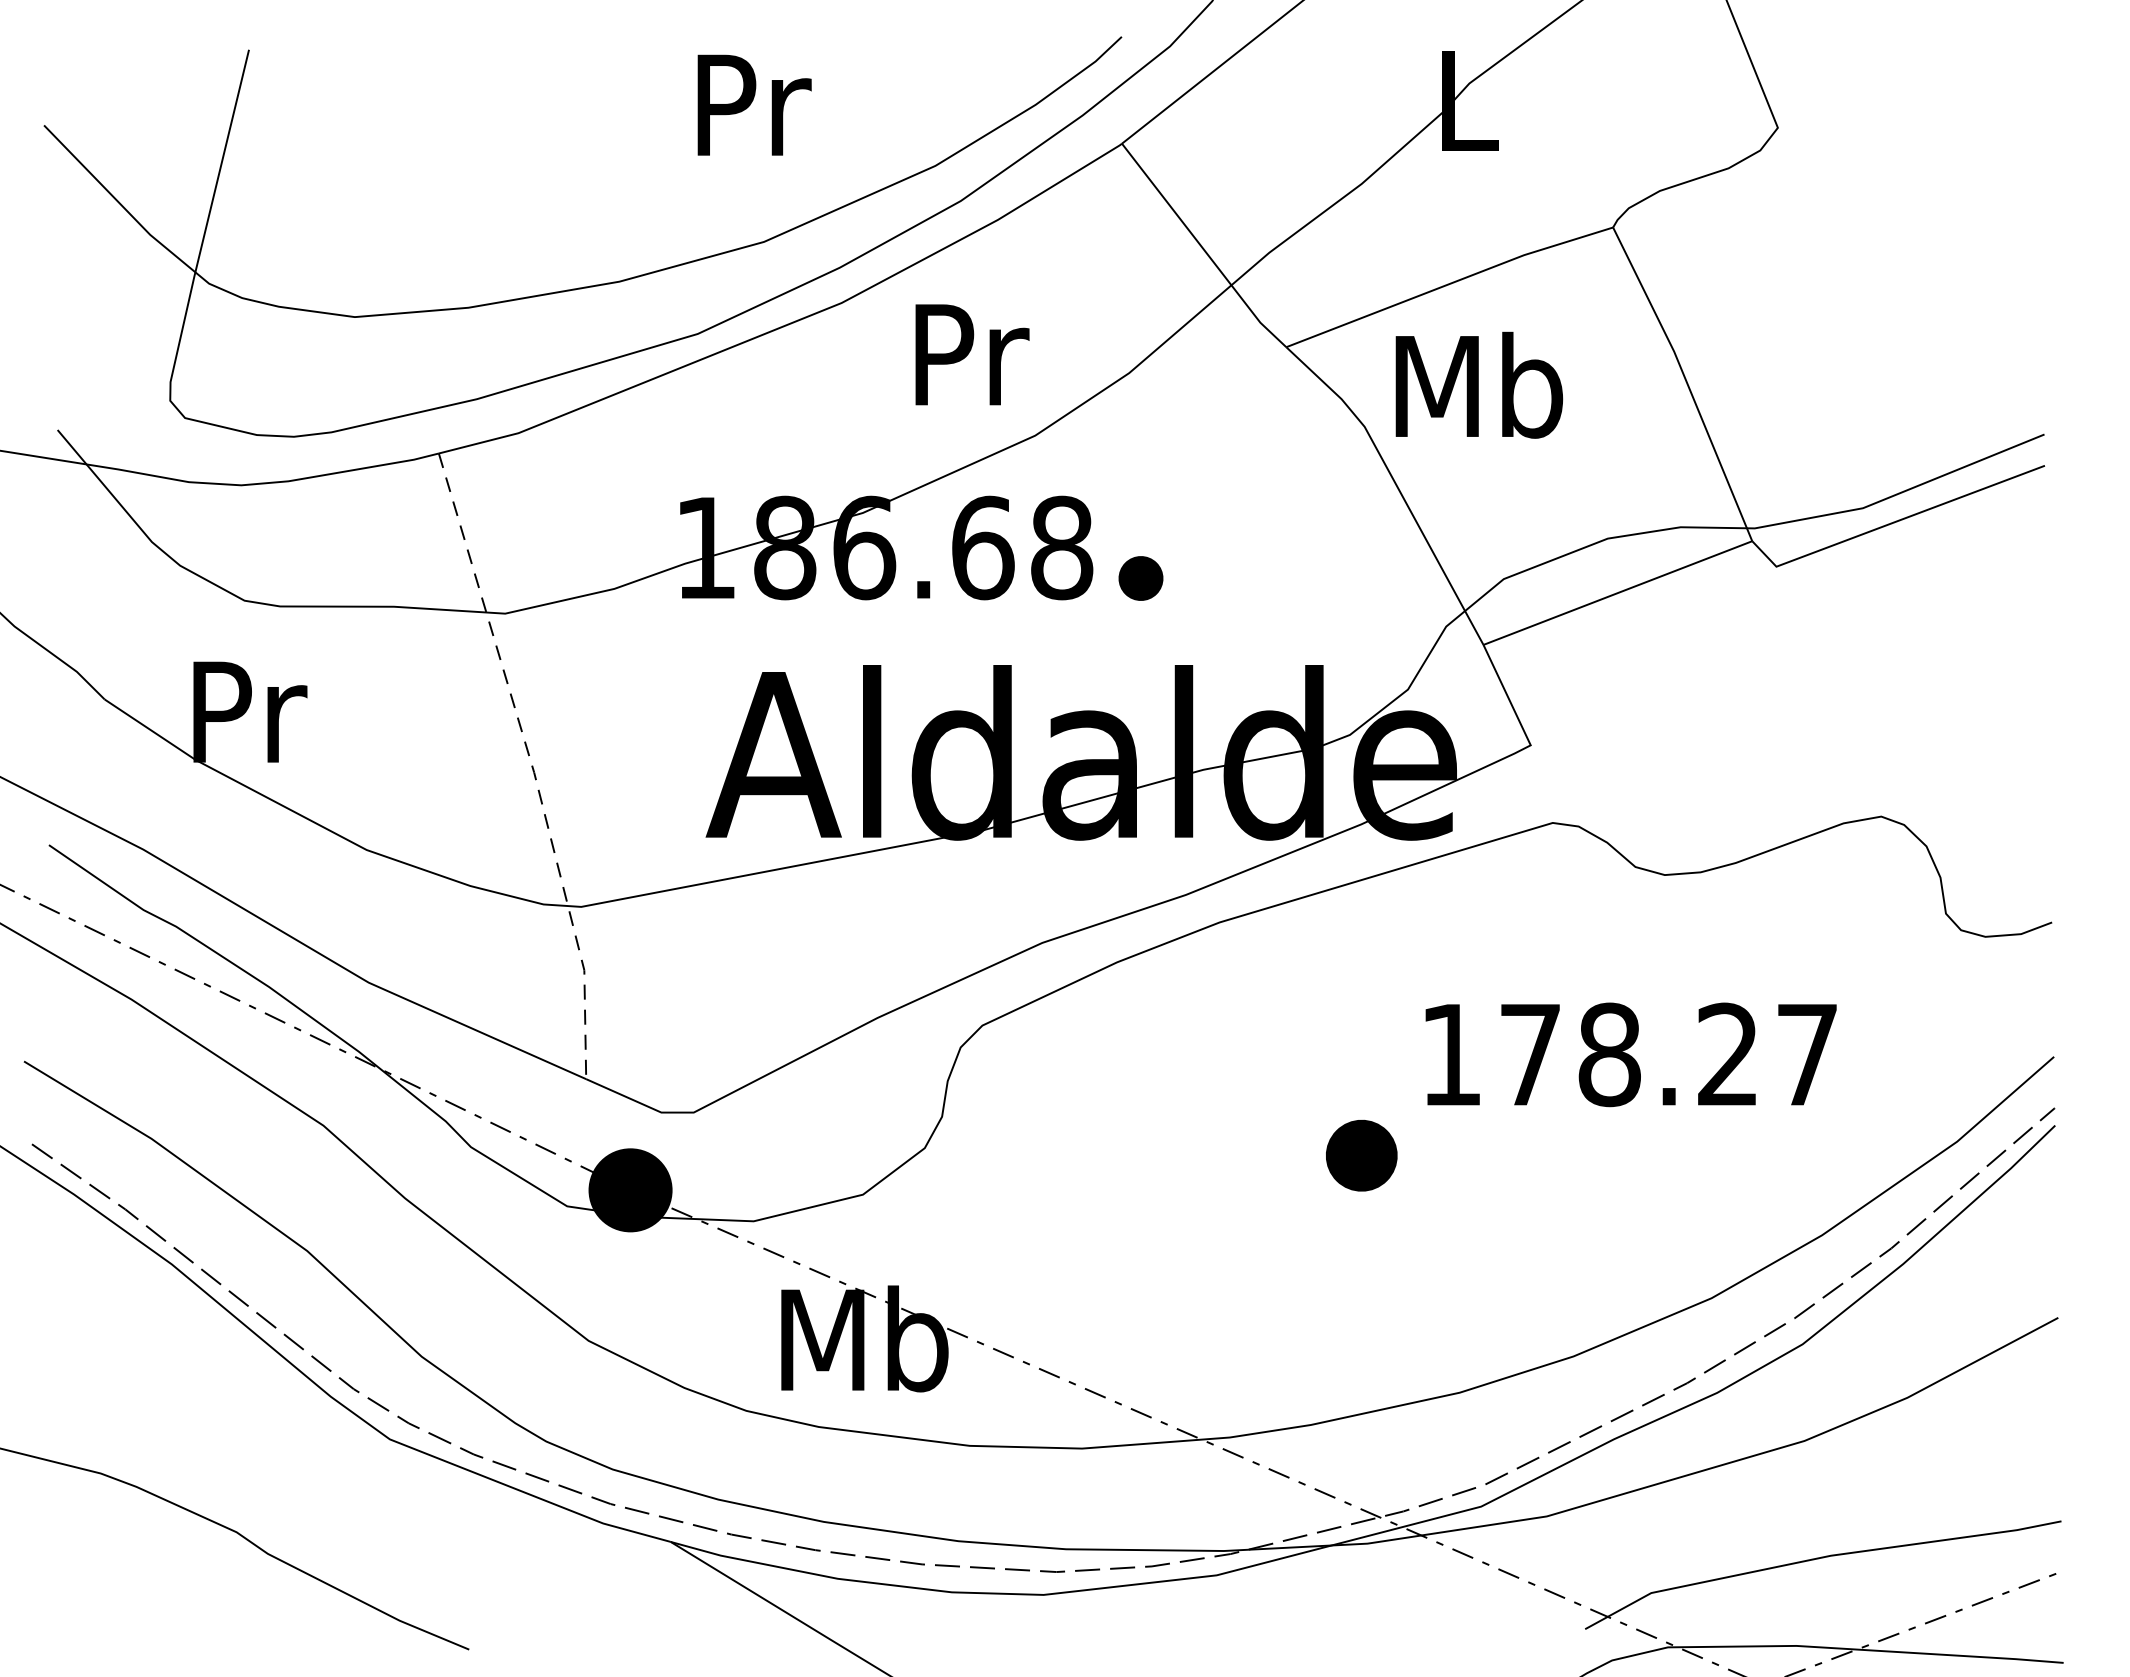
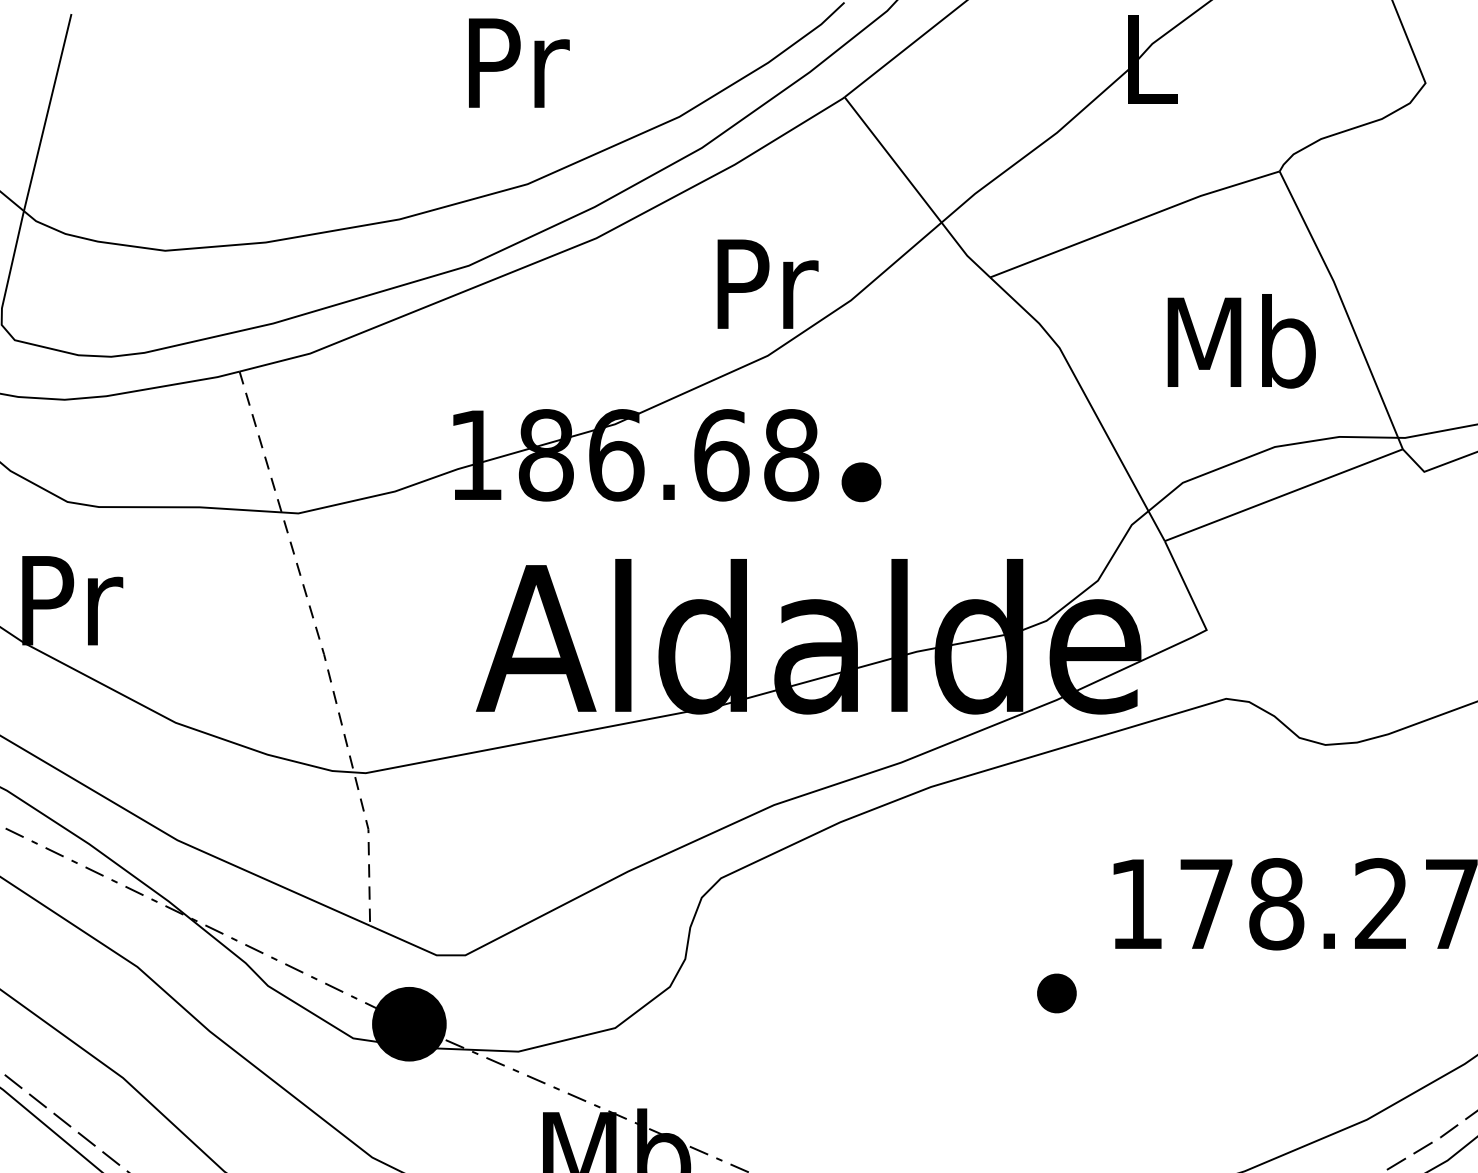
text: (972, 354) -> (768, 283), moved
text: (1479, 384) -> (1241, 340), moved
part: (1361, 1155) -> (1056, 993), size x0.62

